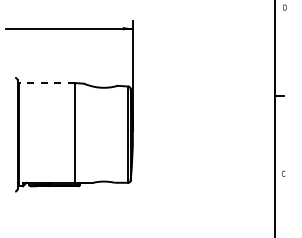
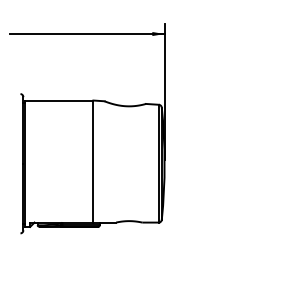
line: (46, 83) -> (58, 101), dashed -> solid

